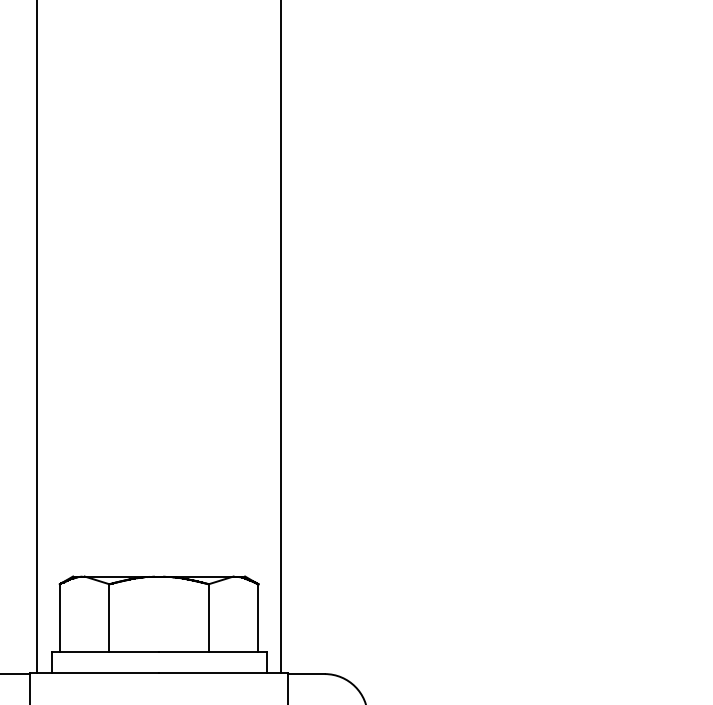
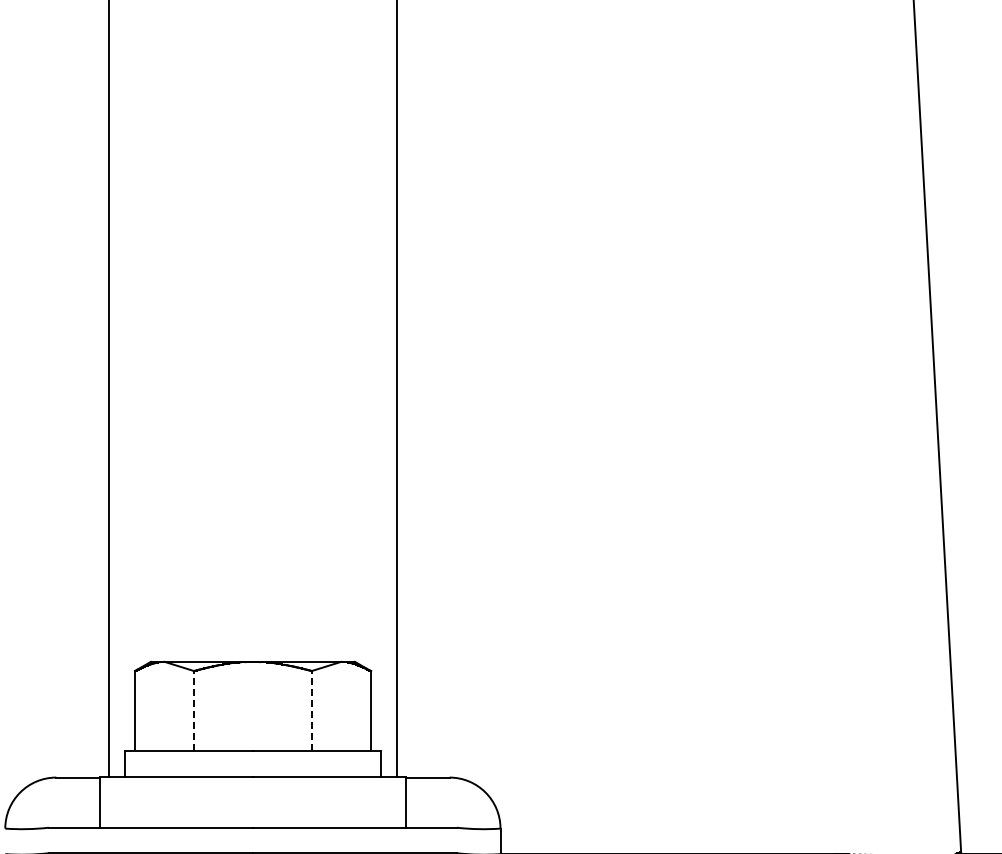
line: (108, 617) -> (193, 710), solid -> dashed
line: (208, 617) -> (311, 710), solid -> dashed

